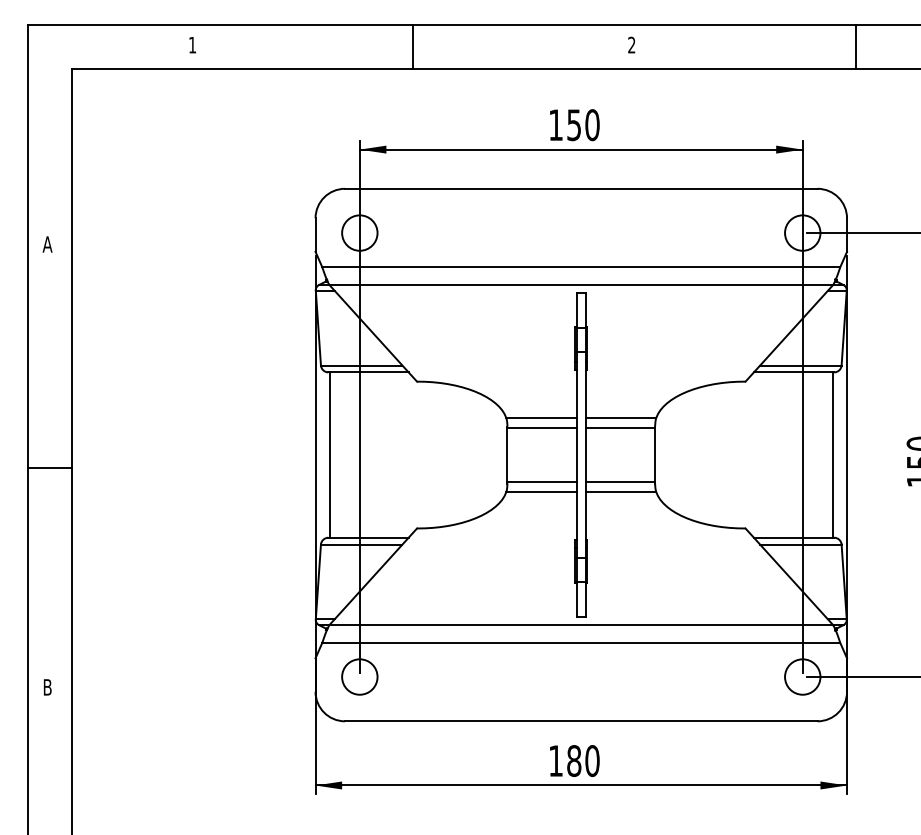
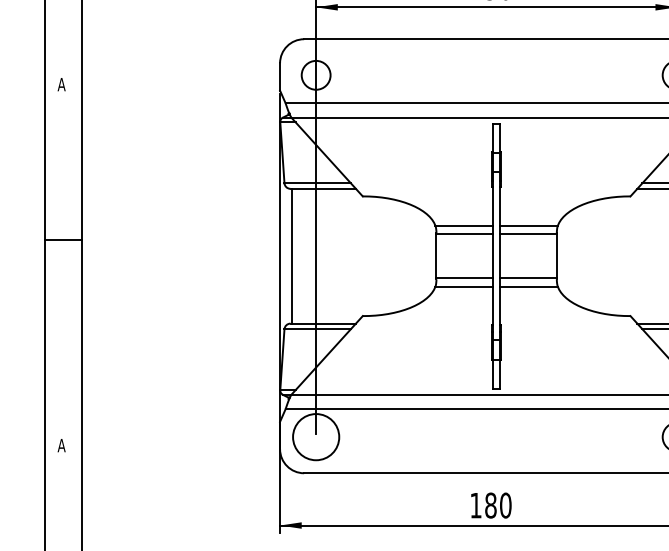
line: (49, 468) -> (63, 240), moved
circle: (359, 676) -> (315, 436), size x1.6
text: (47, 687) -> (61, 445), B -> A

